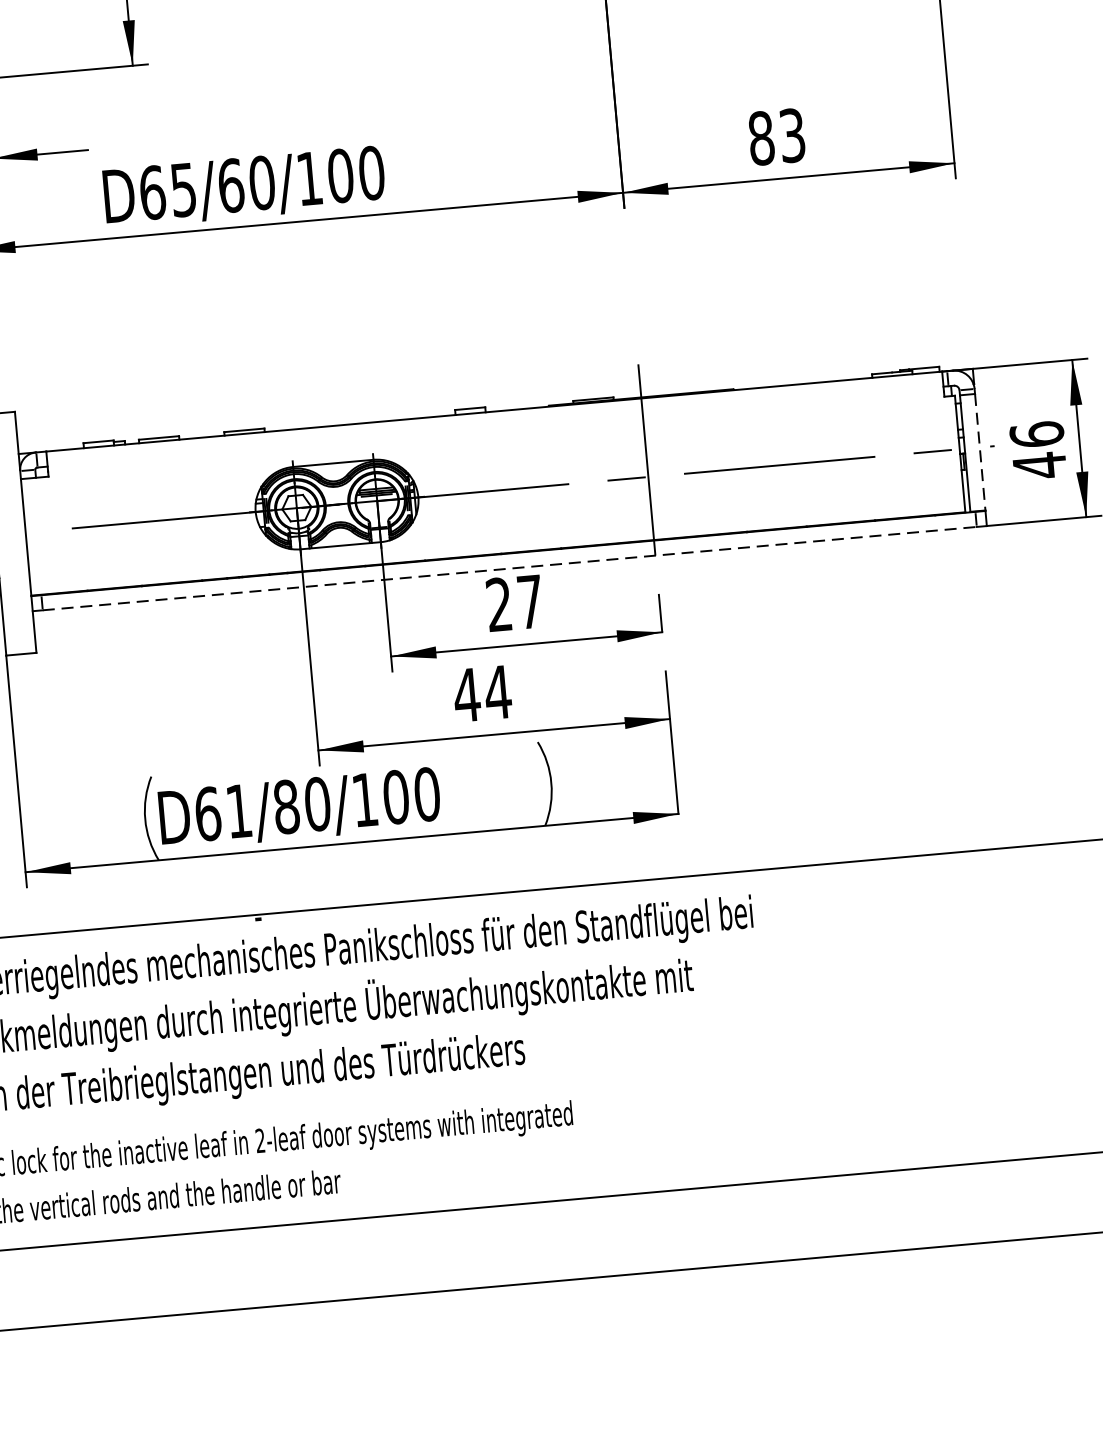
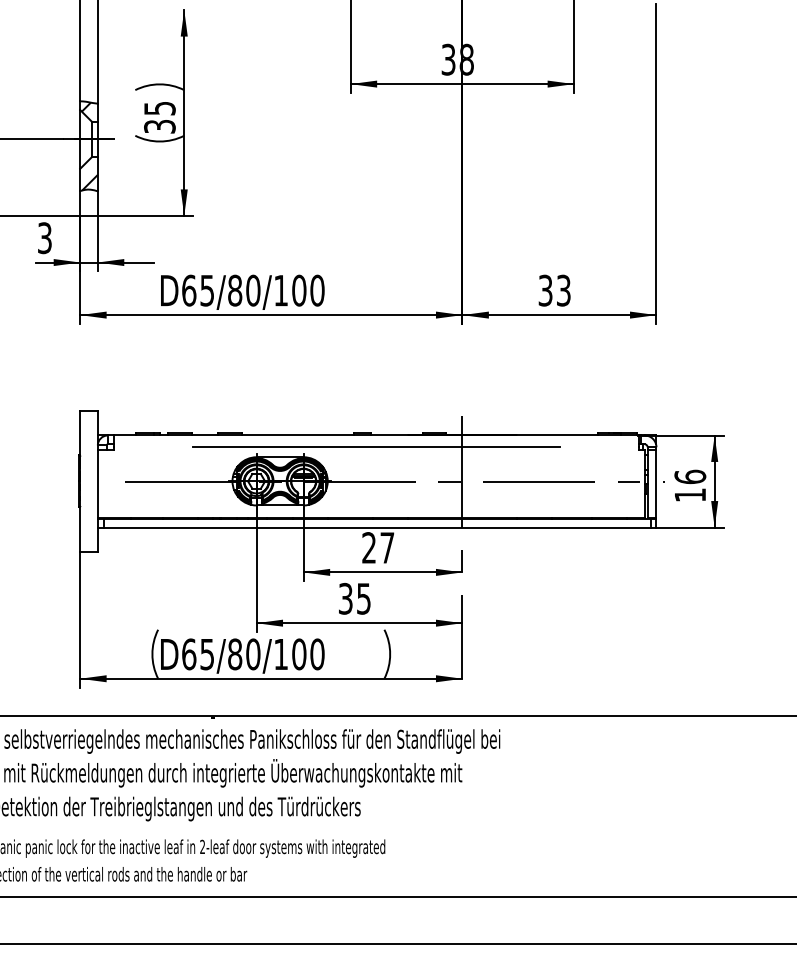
text: (761, 138) -> (545, 290), 83 -> 33
text: (231, 185) -> (235, 290), D65/60/100 -> D65/80/100
line: (494, 432) -> (375, 447), added
line: (980, 452) -> (656, 484), dashed -> solid
text: (1039, 464) -> (690, 494), 46 -> 16
line: (510, 568) -> (377, 527), dashed -> solid
text: (481, 693) -> (354, 598), 44 -> 35
text: (237, 811) -> (206, 654), D61/80/100 -> D65/80/100

